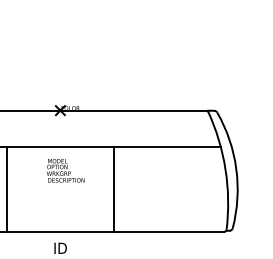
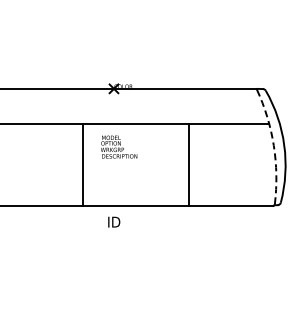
arc: (225, 169) -> (273, 145), solid -> dashed
line: (7, 188) -> (83, 164), moved
line: (113, 188) -> (188, 164), moved

